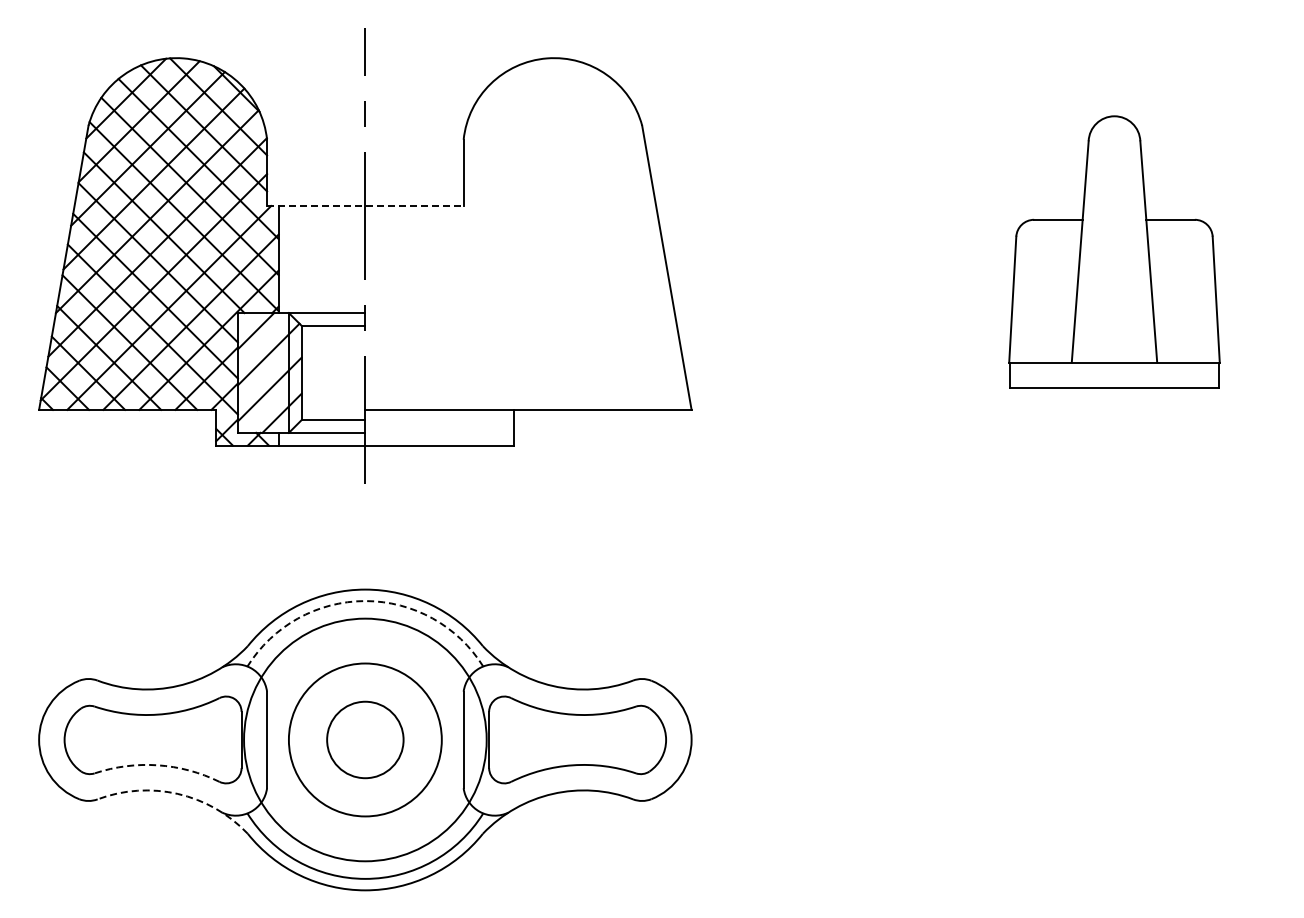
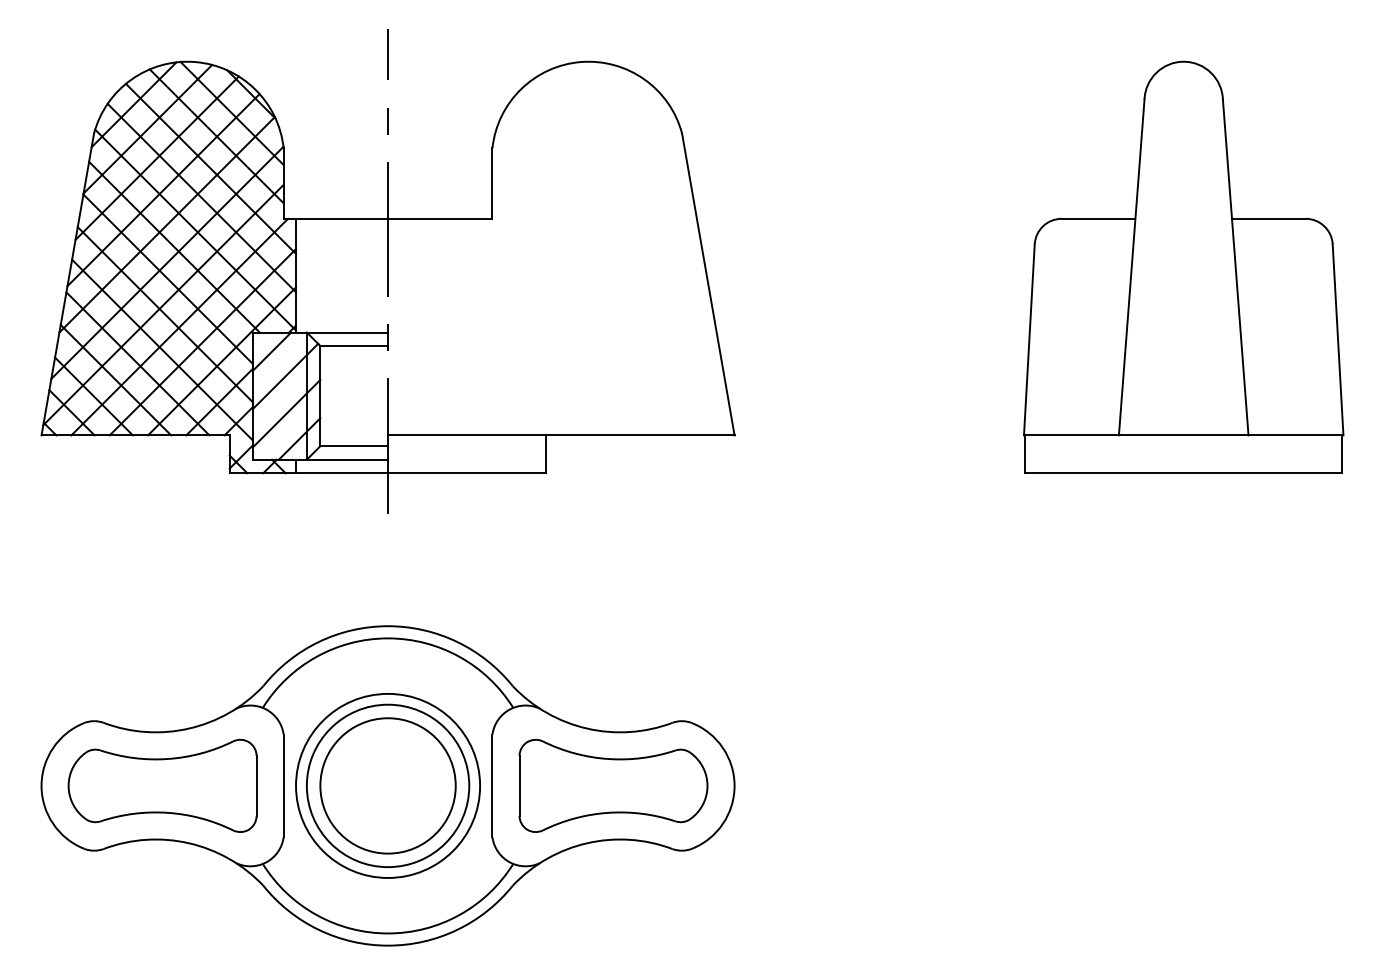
line: (365, 206) -> (388, 219), dashed -> solid
part: (1114, 251) -> (1183, 267), size x1.43
arc: (365, 601) -> (388, 638), dashed -> solid
circle: (365, 739) -> (388, 785), size x0.71
circle: (365, 739) -> (388, 785), size x1.67
arc: (157, 765) -> (167, 813), dashed -> solid
arc: (177, 793) -> (188, 842), dashed -> solid

